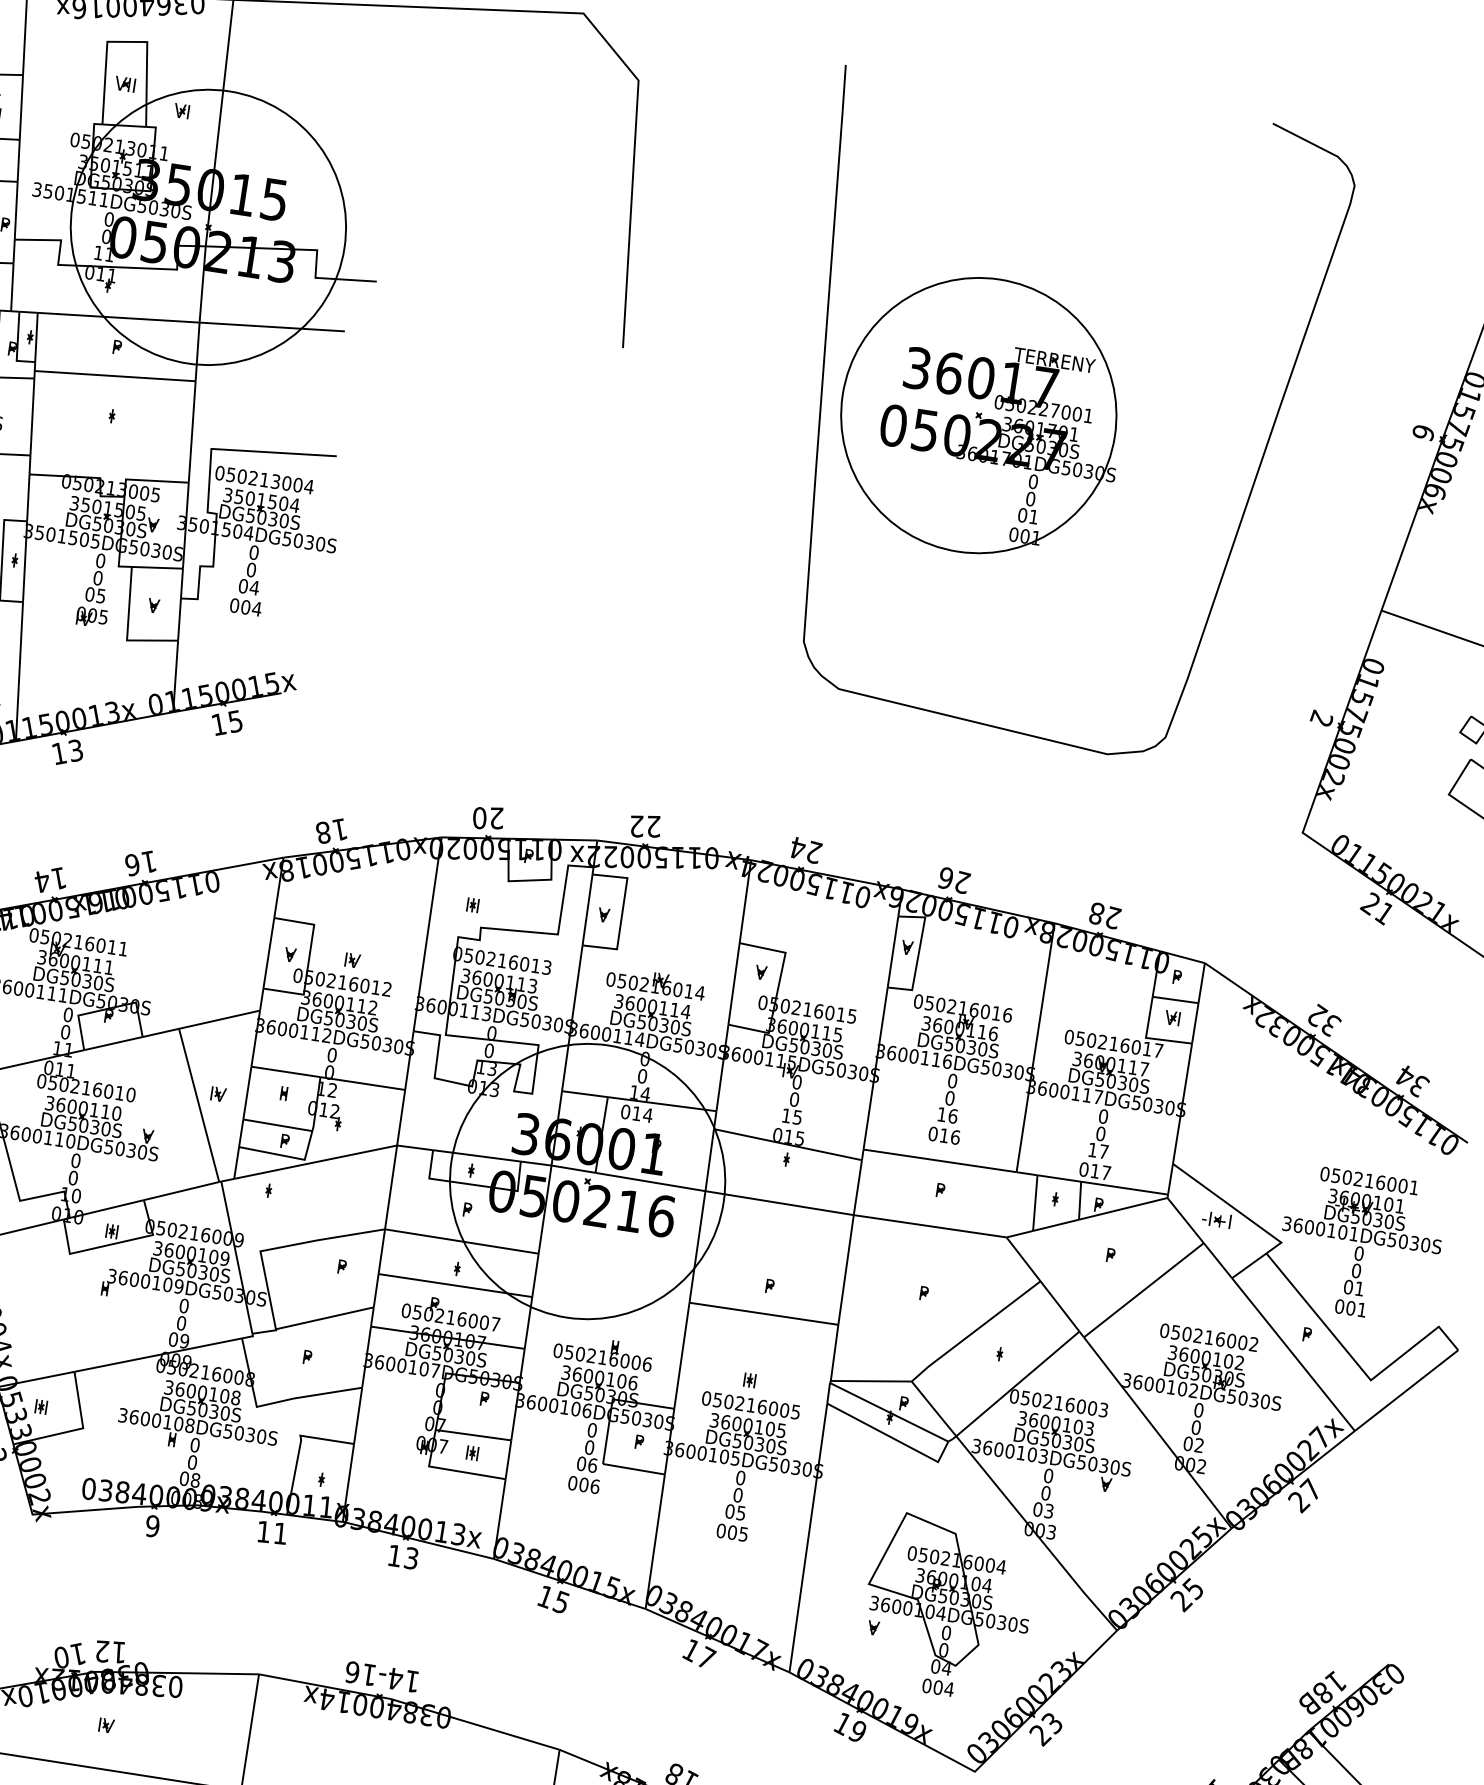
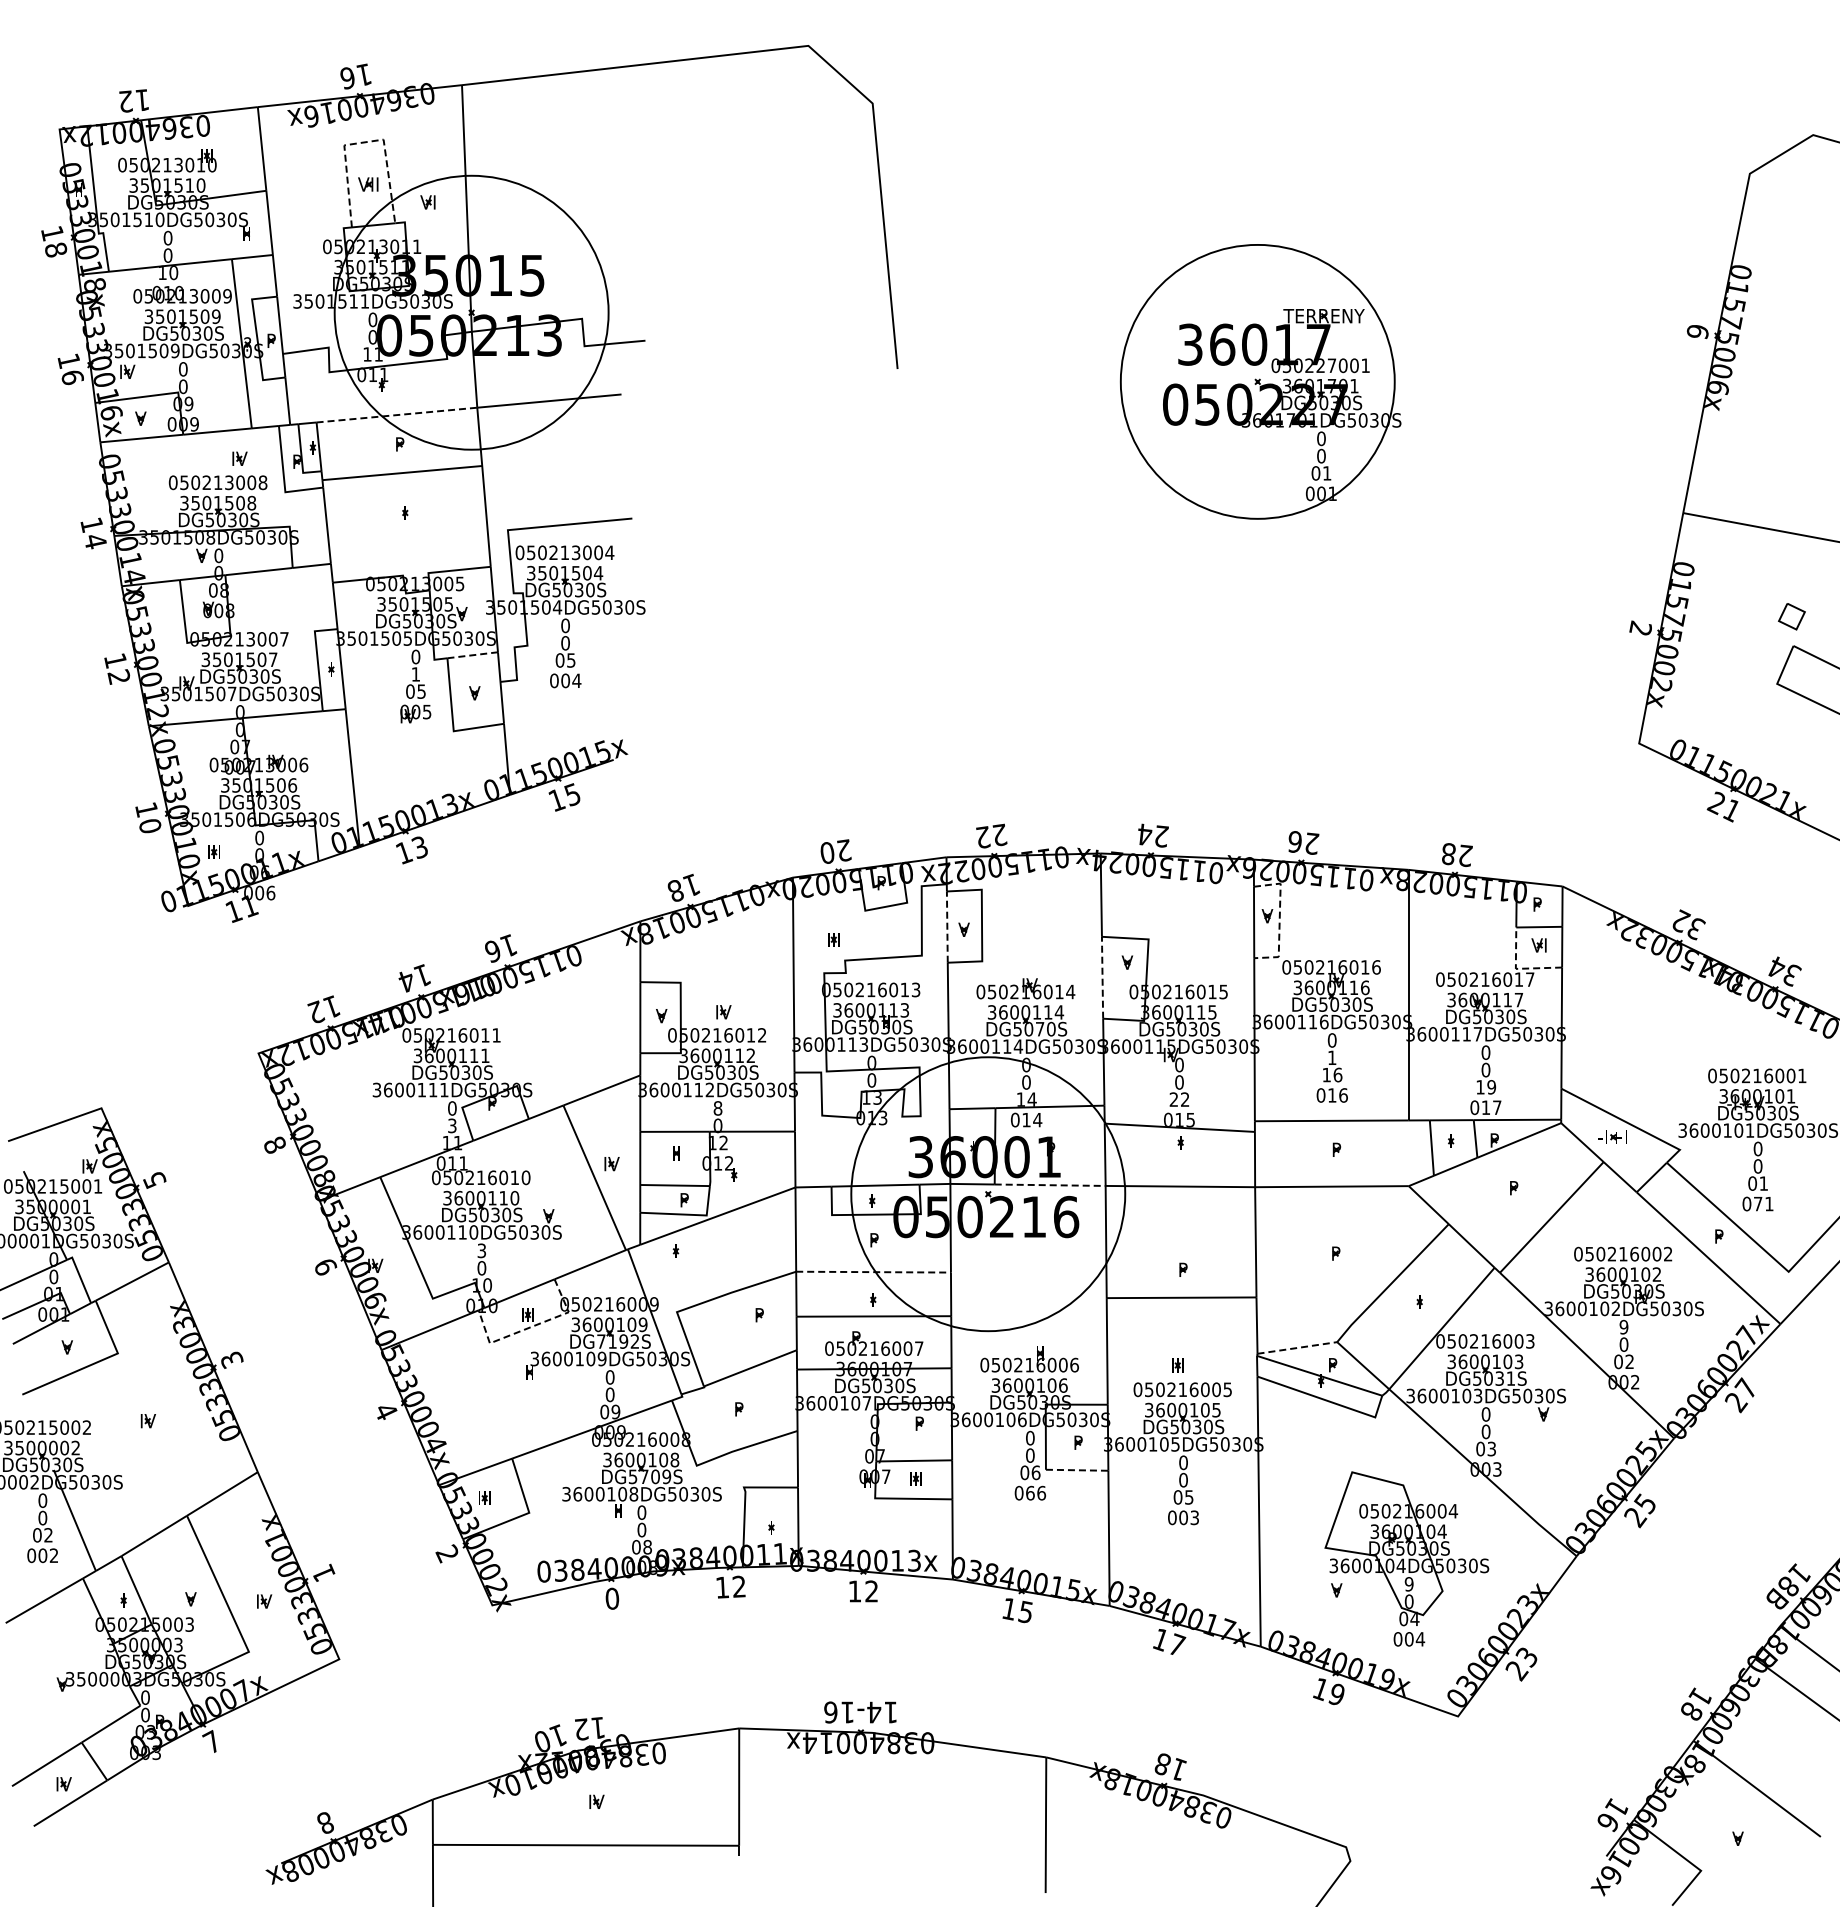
line: (127, 42) -> (364, 142), solid -> dashed
line: (118, 318) -> (396, 415), solid -> dashed
curve: (1252, 482) -> (1537, 406), removed
line: (158, 568) -> (473, 655), solid -> dashed
text: (97, 578) -> (415, 674), 0 -> 1
text: (253, 587) -> (570, 660), 04 -> 05
line: (587, 910) -> (947, 927), solid -> dashed
line: (918, 952) -> (1279, 919), solid -> dashed
line: (734, 982) -> (1102, 976), solid -> dashed
text: (663, 1024) -> (1039, 1028), DG5030S -> DG5070S
text: (65, 1031) -> (452, 1125), 0 -> 3
line: (1147, 1037) -> (1517, 968), solid -> dashed
text: (331, 1055) -> (717, 1108), 0 -> 8
text: (949, 1097) -> (1331, 1057), 0 -> 1
text: (791, 1116) -> (1179, 1099), 15 -> 22
text: (1103, 1152) -> (1491, 1087), 17 -> 19
text: (75, 1160) -> (481, 1250), 0 -> 3
line: (650, 1182) -> (1050, 1185), solid -> dashed
line: (462, 1242) -> (874, 1272), solid -> dashed
line: (111, 1244) -> (529, 1327), solid -> dashed
text: (197, 1271) -> (618, 1341), DG5030S -> DG7192S
text: (1350, 1307) -> (1757, 1203), 001 -> 071
line: (872, 1380) -> (1298, 1347), solid -> dashed
text: (1198, 1410) -> (1623, 1327), 0 -> 9
text: (214, 1411) -> (655, 1476), DG5030S -> DG5709S
text: (1078, 1443) -> (1510, 1378), DG5030S -> DG5031S
line: (634, 1469) -> (1077, 1470), solid -> dashed
text: (584, 1484) -> (1030, 1492), 006 -> 066
text: (152, 1526) -> (612, 1598), 9 -> 0
text: (279, 1533) -> (738, 1586), 11 -> 12
text: (743, 1534) -> (1194, 1517), 005 -> 003
text: (411, 1558) -> (871, 1591), 13 -> 12
text: (945, 1633) -> (1408, 1584), 0 -> 9

